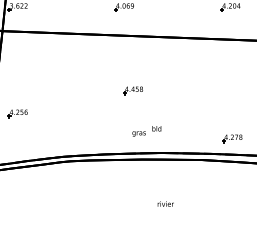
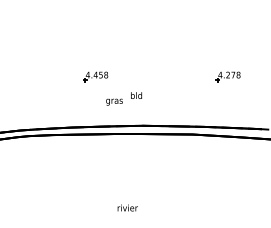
part: (132, 90) -> (94, 76), moved
part: (232, 138) -> (228, 76), moved
text: (165, 203) -> (127, 207), moved

